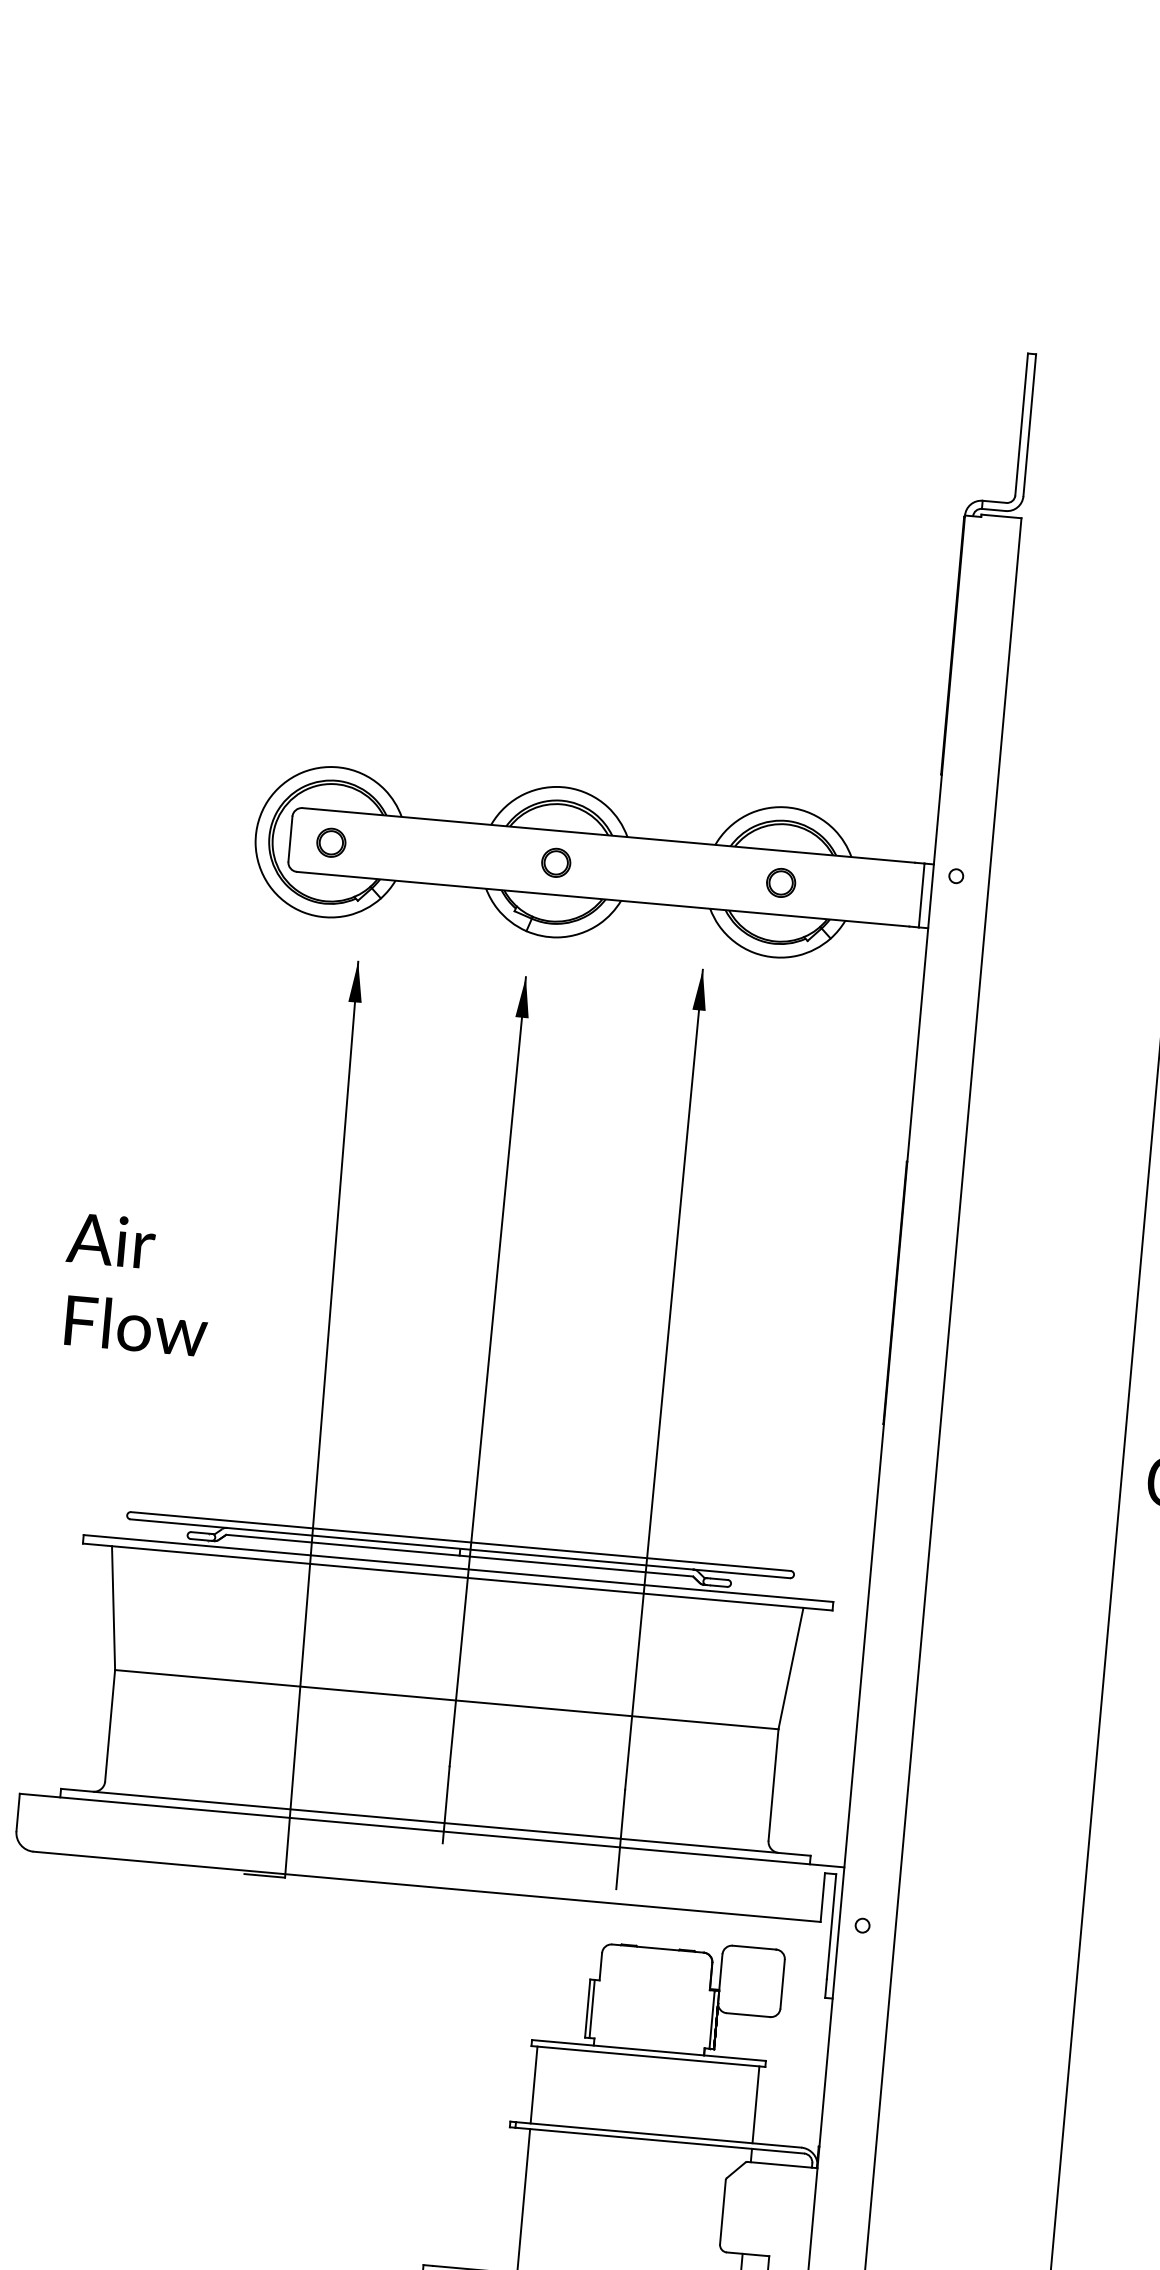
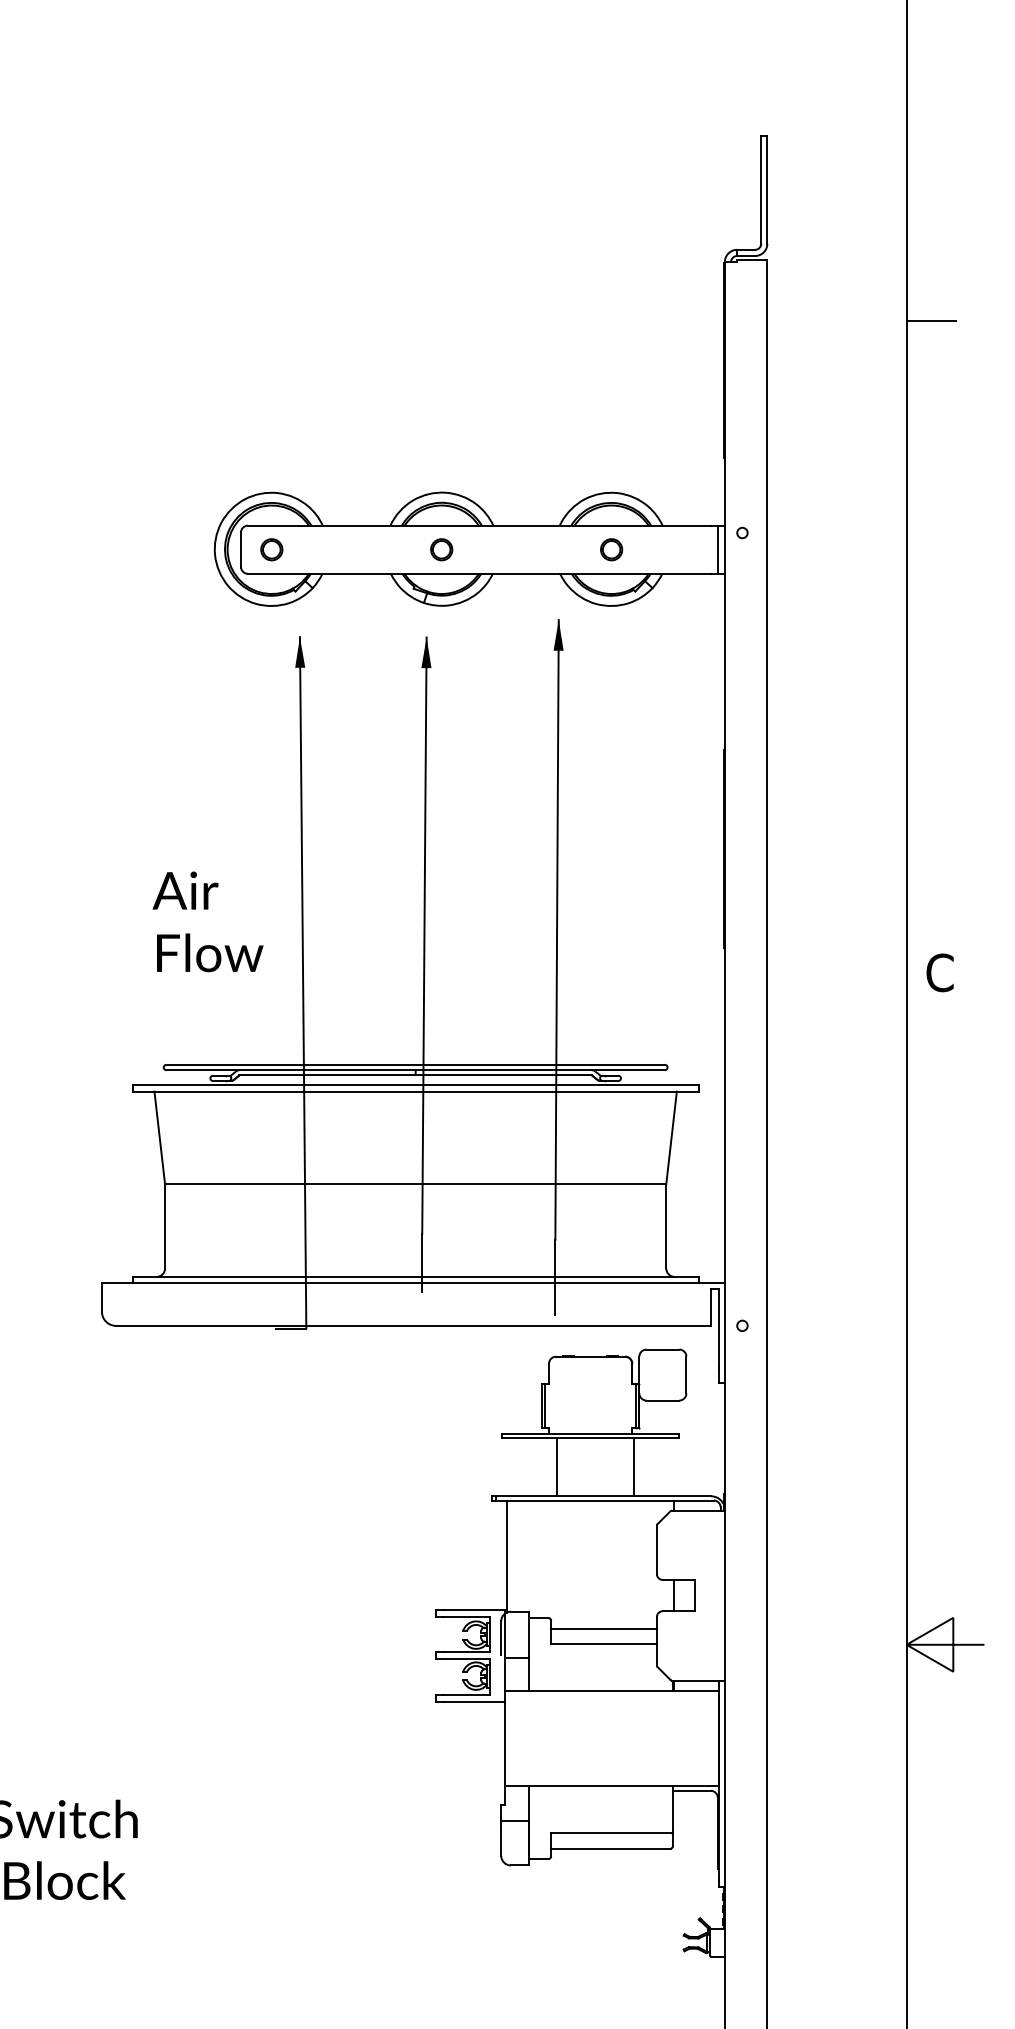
text: (136, 1284) -> (207, 921), moved
line: (533, 2085) -> (556, 1467), moved
line: (755, 2105) -> (634, 1467), moved

